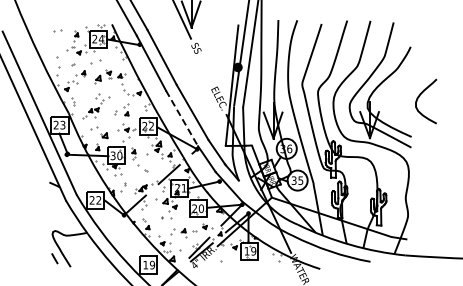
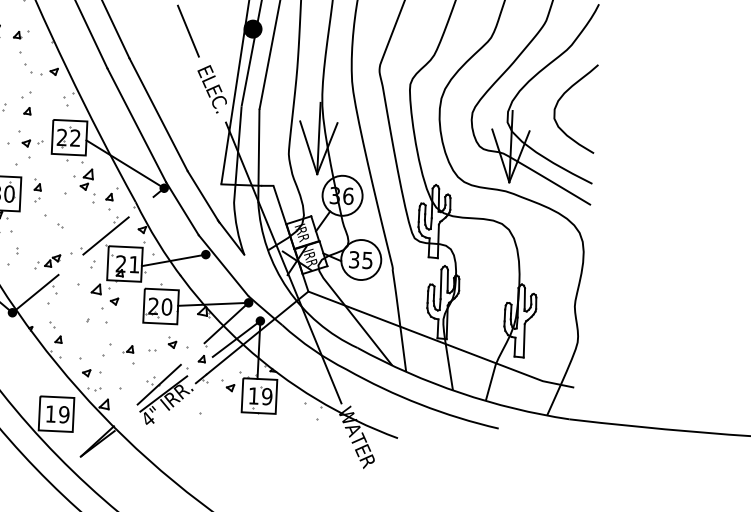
line: (205, 69) -> (188, 30), added
curve: (419, 97) -> (562, 99), moved
line: (182, 118) -> (137, 125), dashed -> solid

